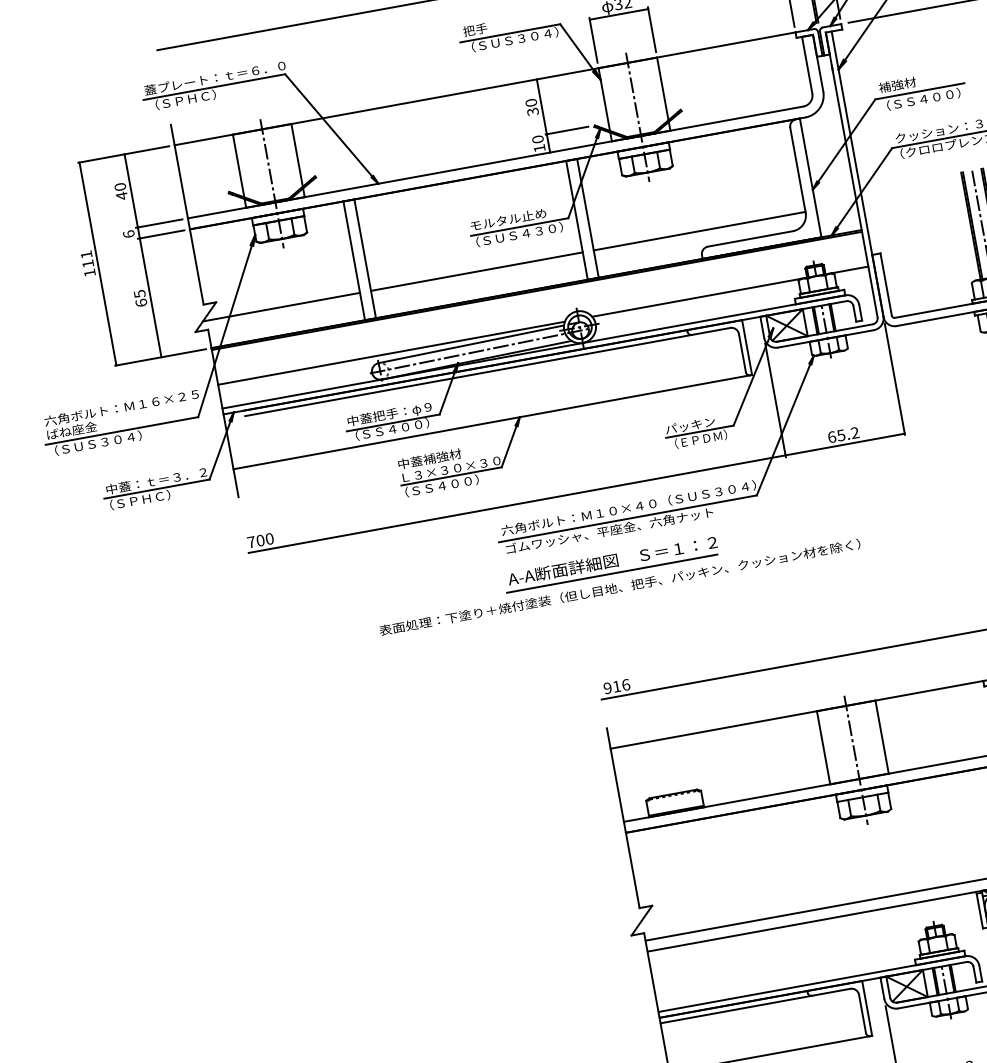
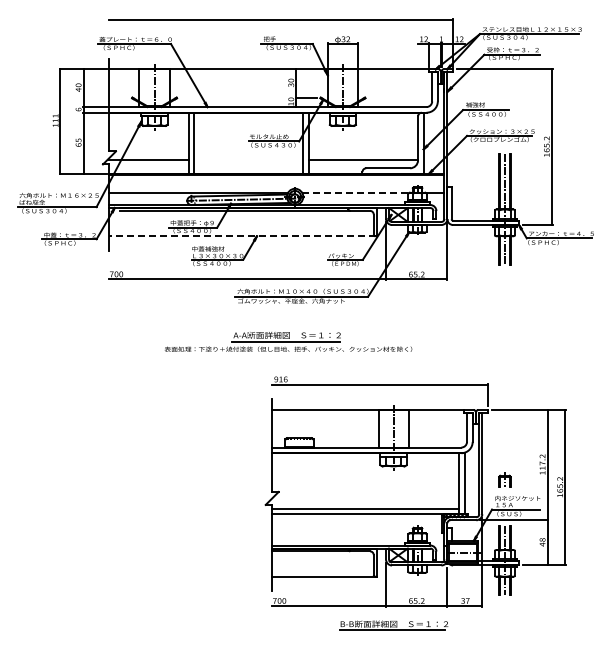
line: (476, 271) -> (248, 159), removed
line: (695, 297) -> (355, 192), solid -> dashed
line: (491, 422) -> (242, 236), solid -> dashed
part: (617, 572) -> (288, 341), moved

